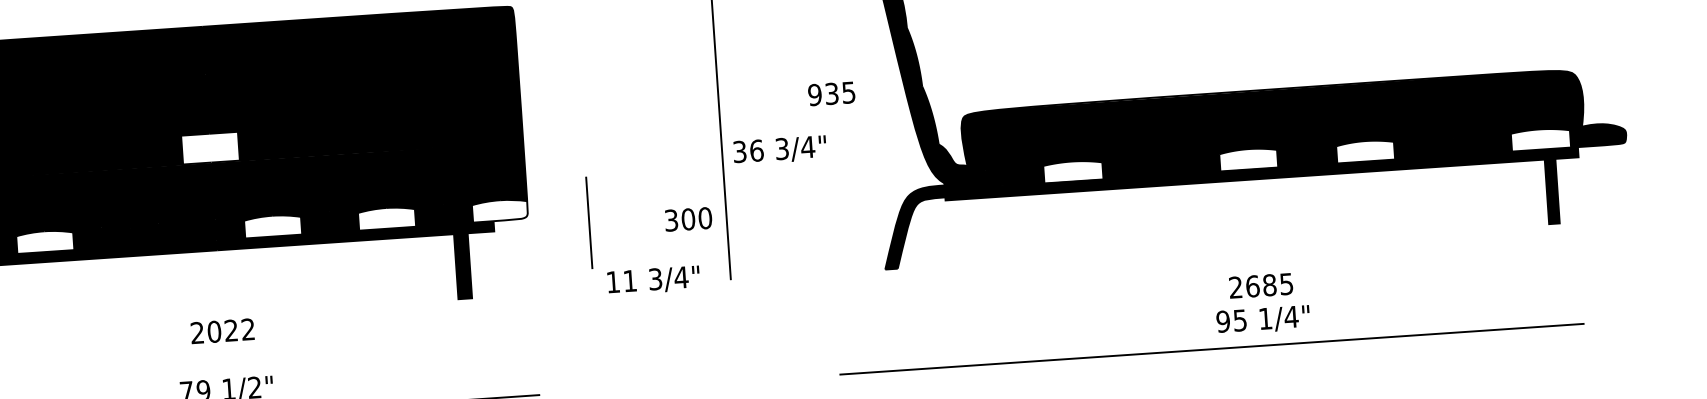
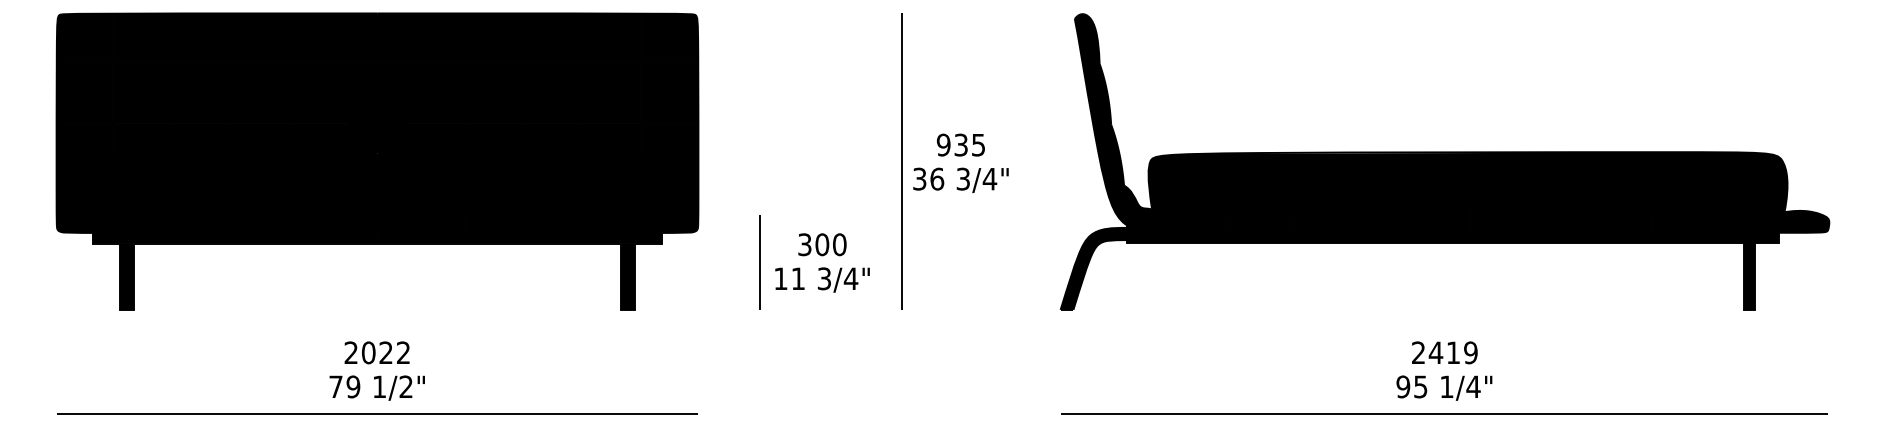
text: (831, 93) -> (960, 144), moved
fill: (1540, 138) -> (1741, 221), added
fill: (210, 148) -> (377, 138), added
fill: (1364, 150) -> (1560, 221), added
fill: (1248, 158) -> (1440, 221), added
fill: (1072, 171) -> (1259, 222), added
fill: (499, 210) -> (669, 222), added
fill: (386, 218) -> (553, 222), added
text: (688, 219) -> (822, 244), moved
line: (588, 223) -> (759, 262), moved
fill: (272, 226) -> (435, 222), added
fill: (45, 241) -> (201, 222), added
text: (653, 280) -> (822, 279), moved
text: (1268, 284) -> (1452, 352), 2685 -> 2419
text: (221, 330) -> (376, 352), moved
line: (1211, 348) -> (1444, 413), moved

